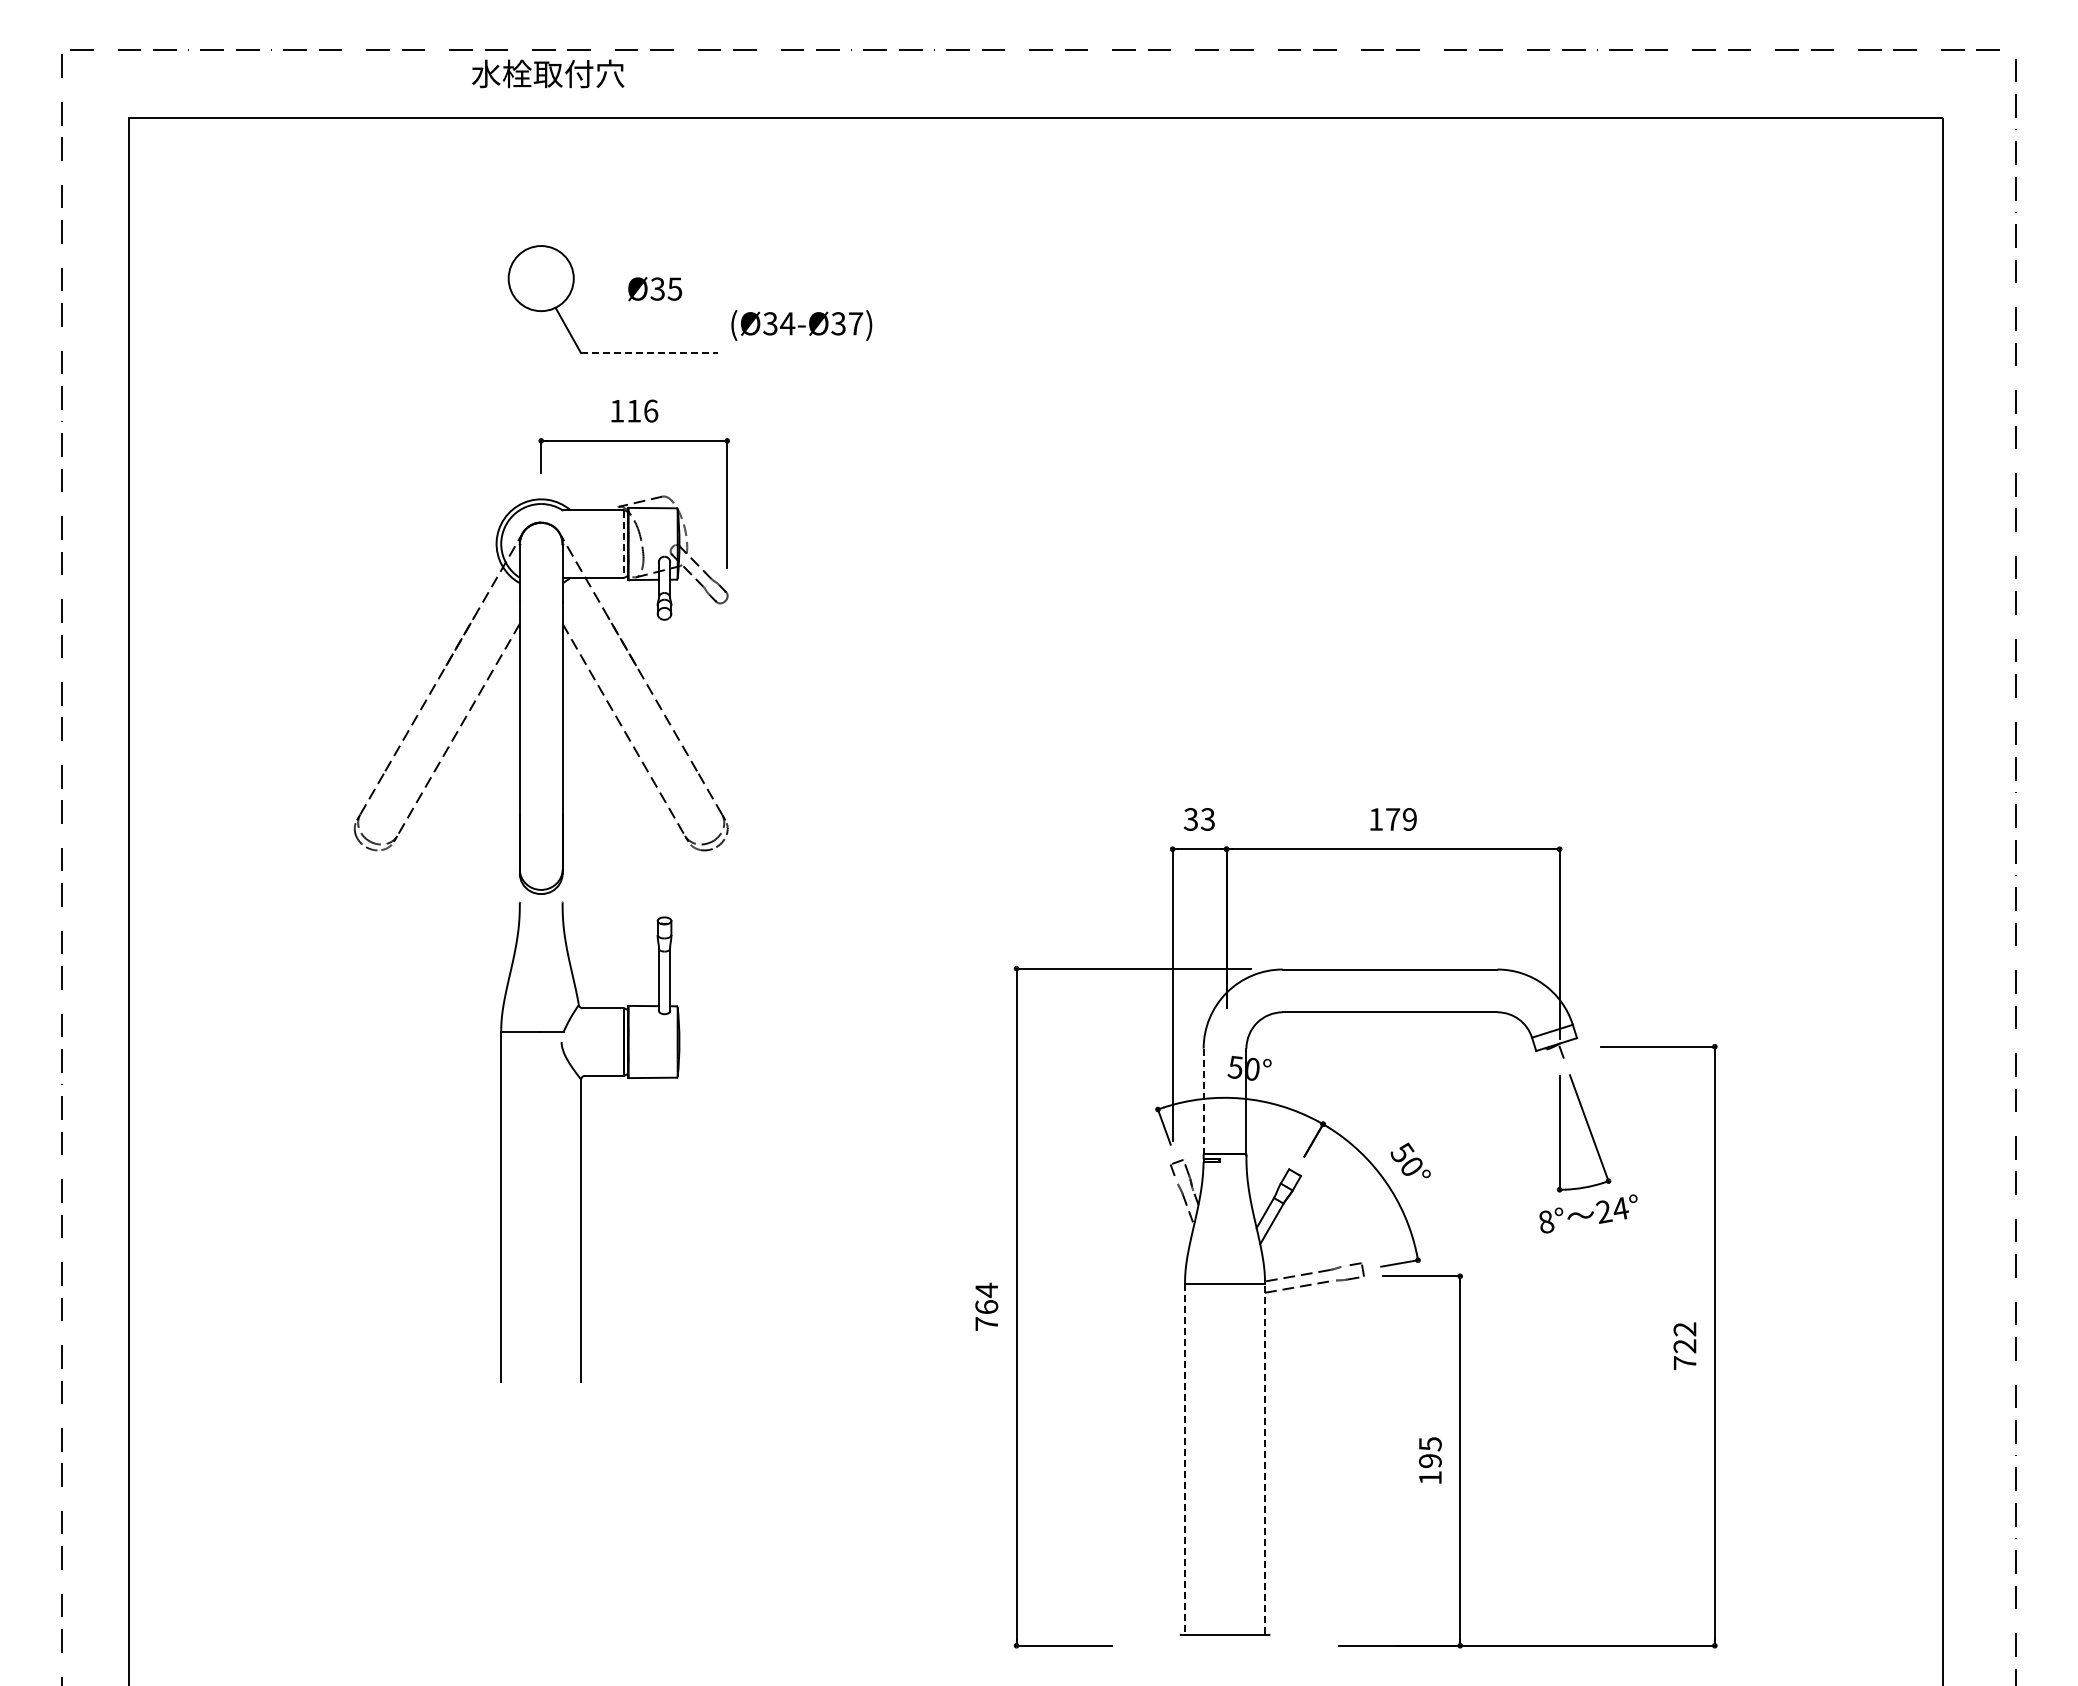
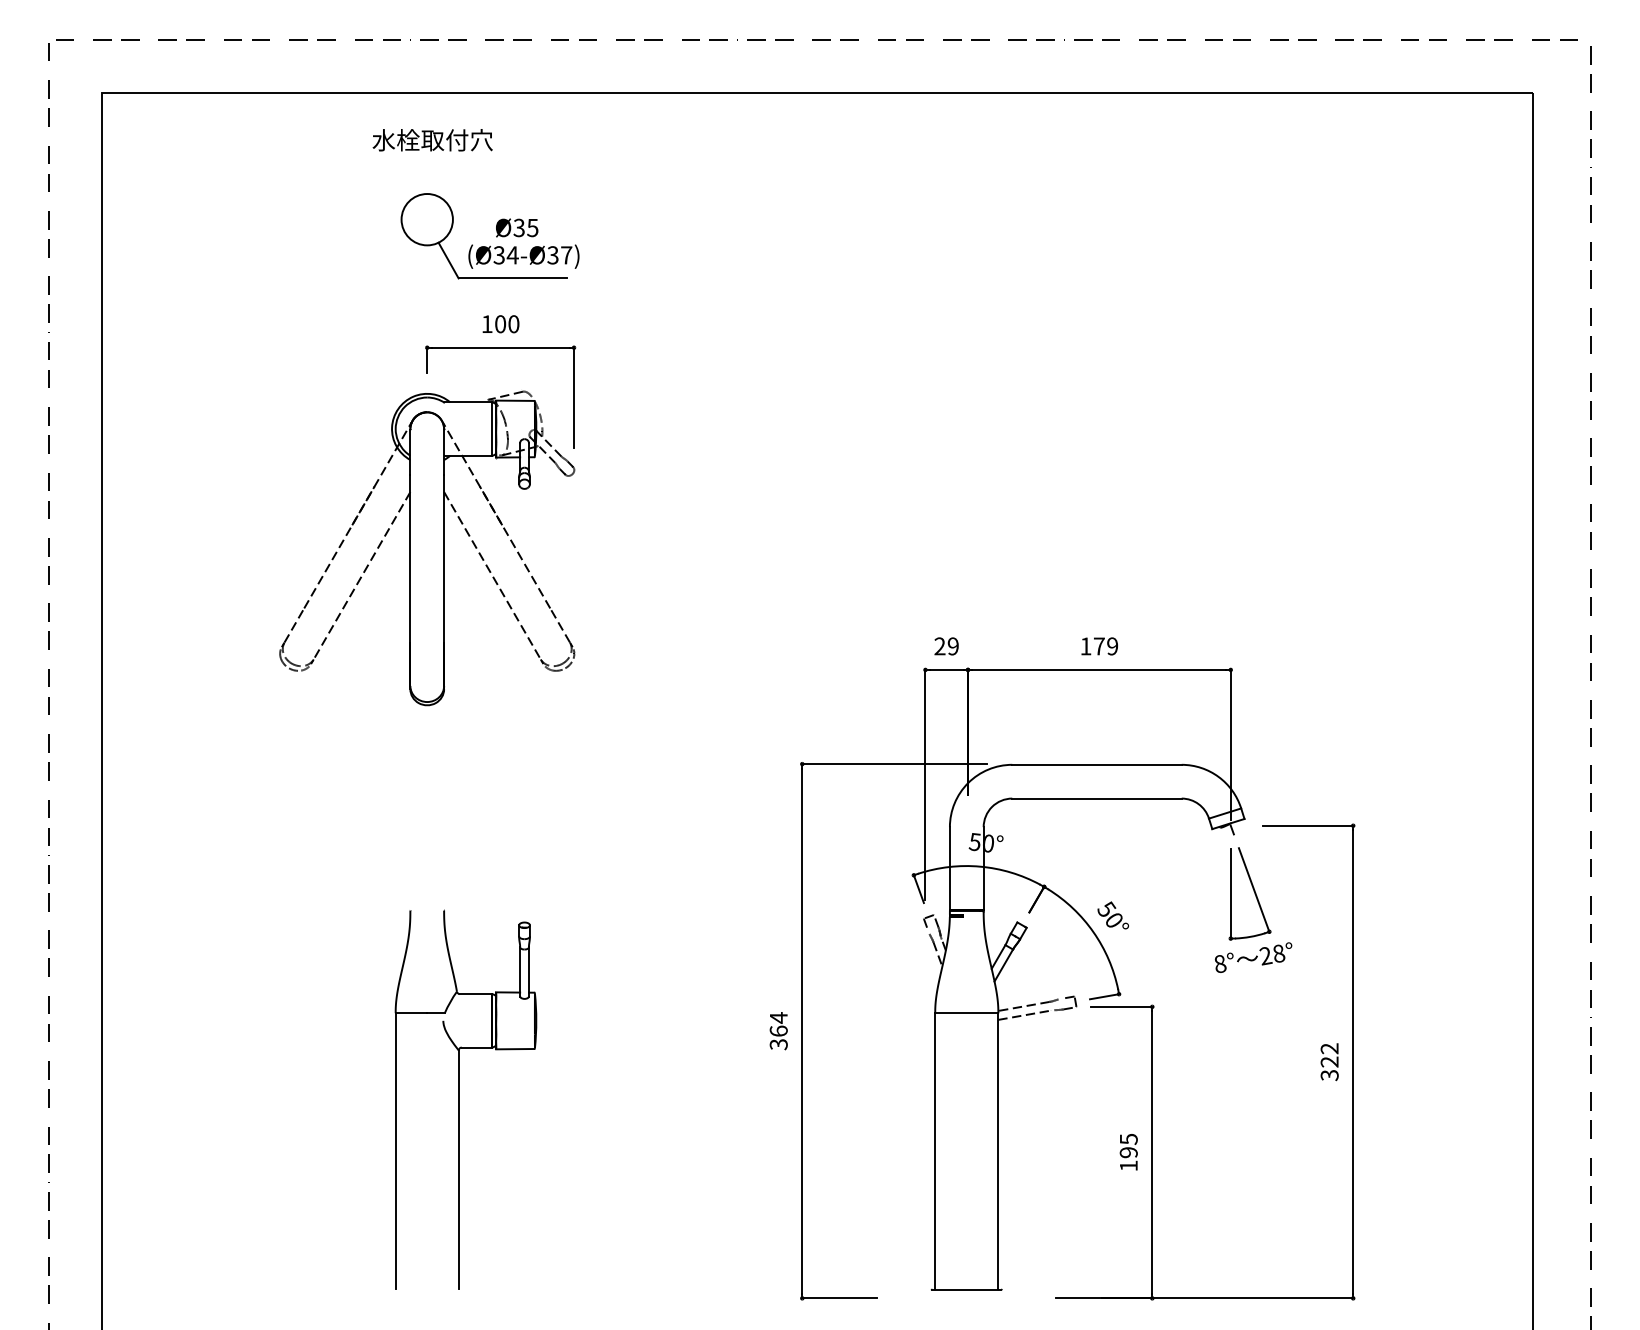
text: (548, 73) -> (432, 139), moved
text: (801, 325) -> (523, 256), moved
line: (649, 353) -> (512, 278), dashed -> solid
text: (642, 410) -> (507, 323), 116 -> 100
line: (623, 544) -> (492, 429), dashed -> solid
text: (1199, 819) -> (946, 646), 33 -> 29
line: (1203, 1101) -> (949, 868), dashed -> solid
part: (581, 1141) -> (459, 1099), moved
text: (1620, 1208) -> (1278, 953), 24° -> 28°
text: (986, 1324) -> (778, 1044), 764 -> 364
text: (1684, 1363) -> (1329, 1075), 722 -> 322
line: (1185, 1459) -> (935, 1151), dashed -> solid
line: (1265, 1459) -> (998, 1151), dashed -> solid

